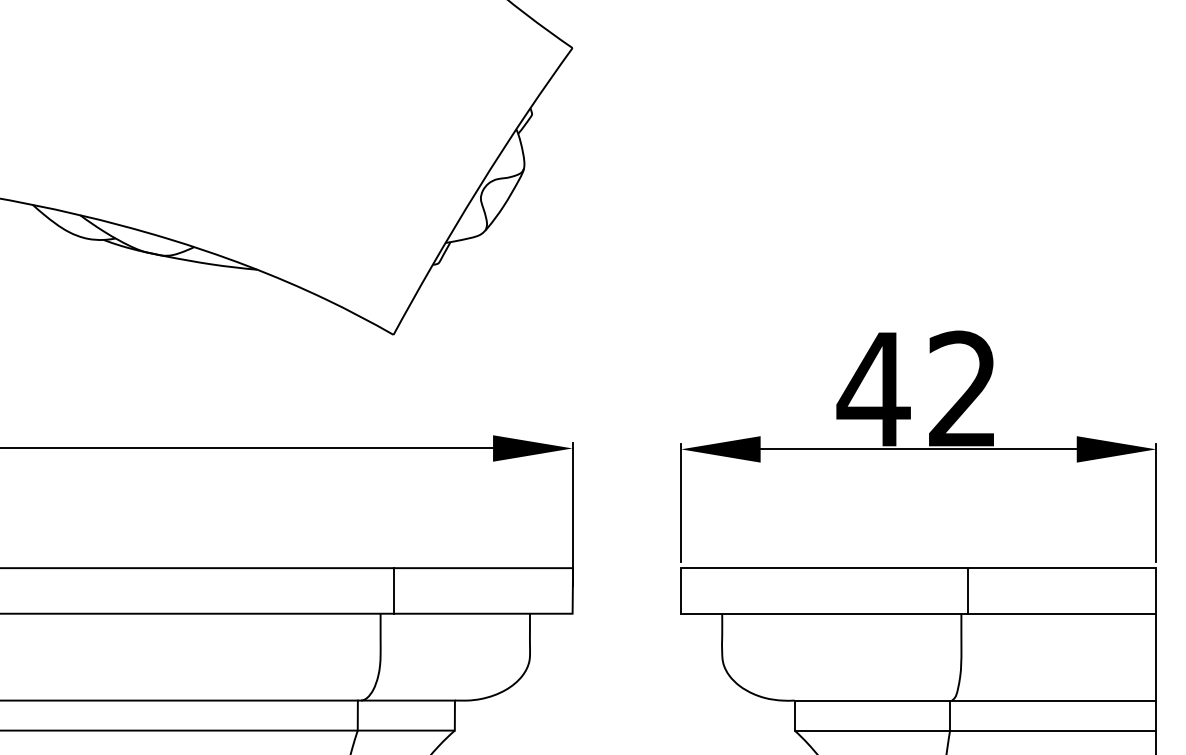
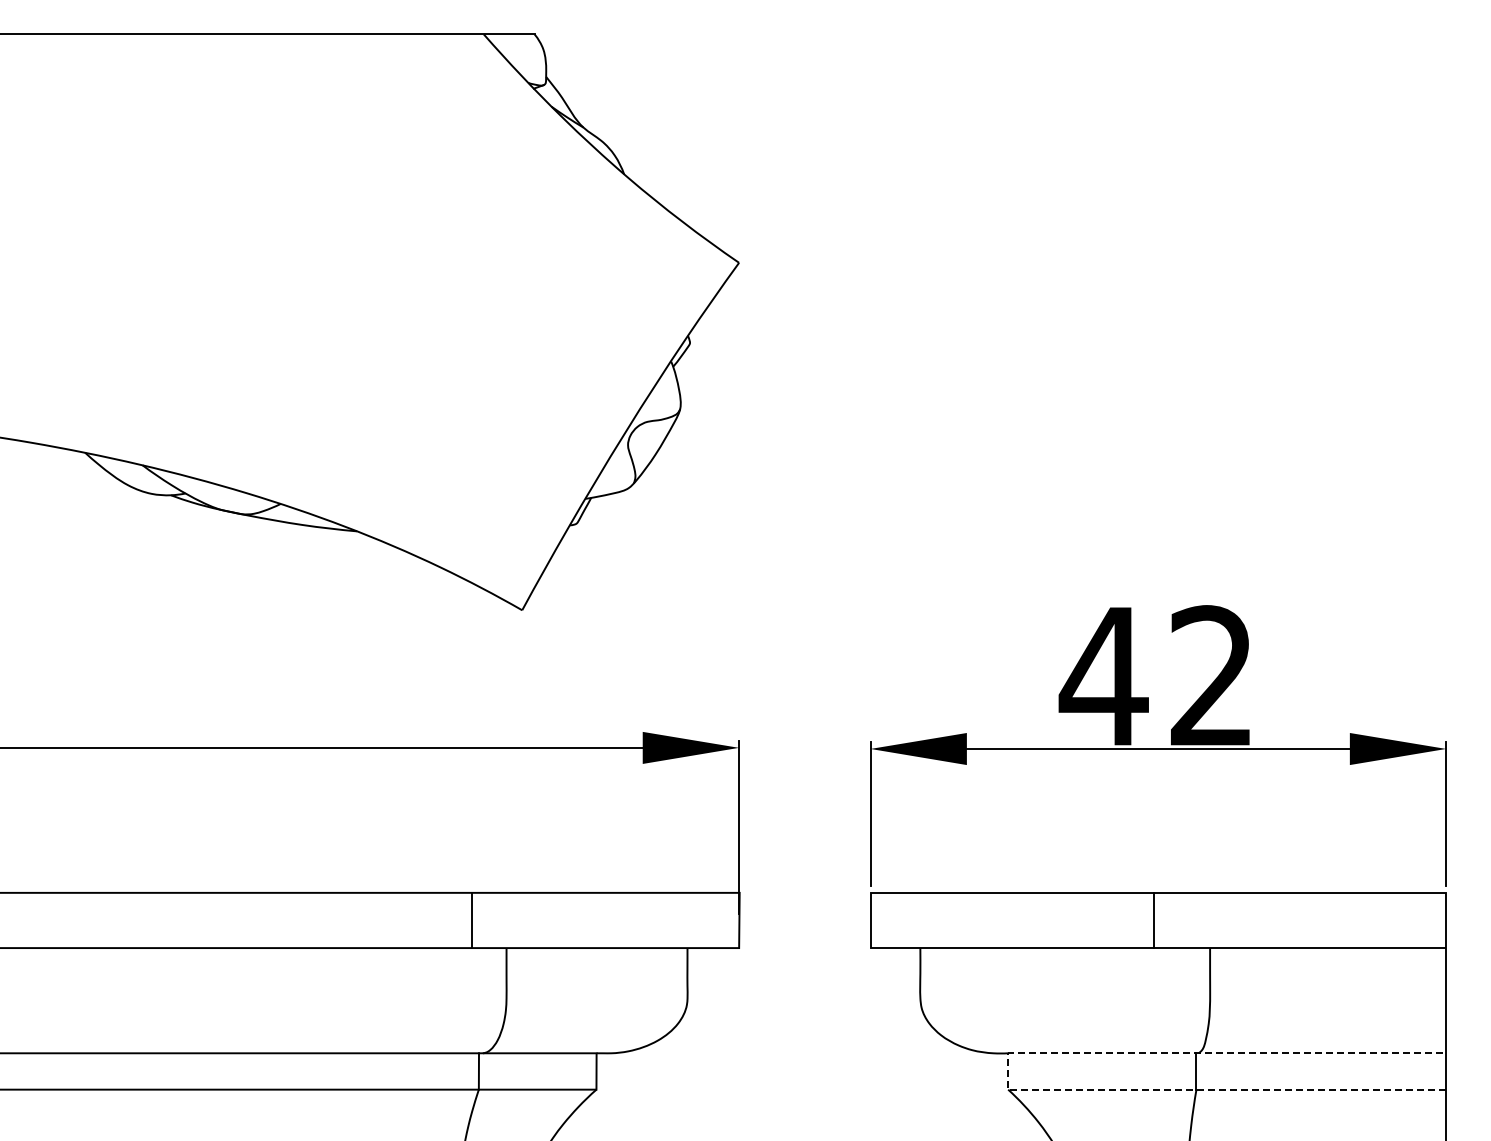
line: (393, 590) -> (472, 920), moved
line: (967, 590) -> (1153, 920), moved
line: (794, 714) -> (1008, 1070), solid -> dashed

